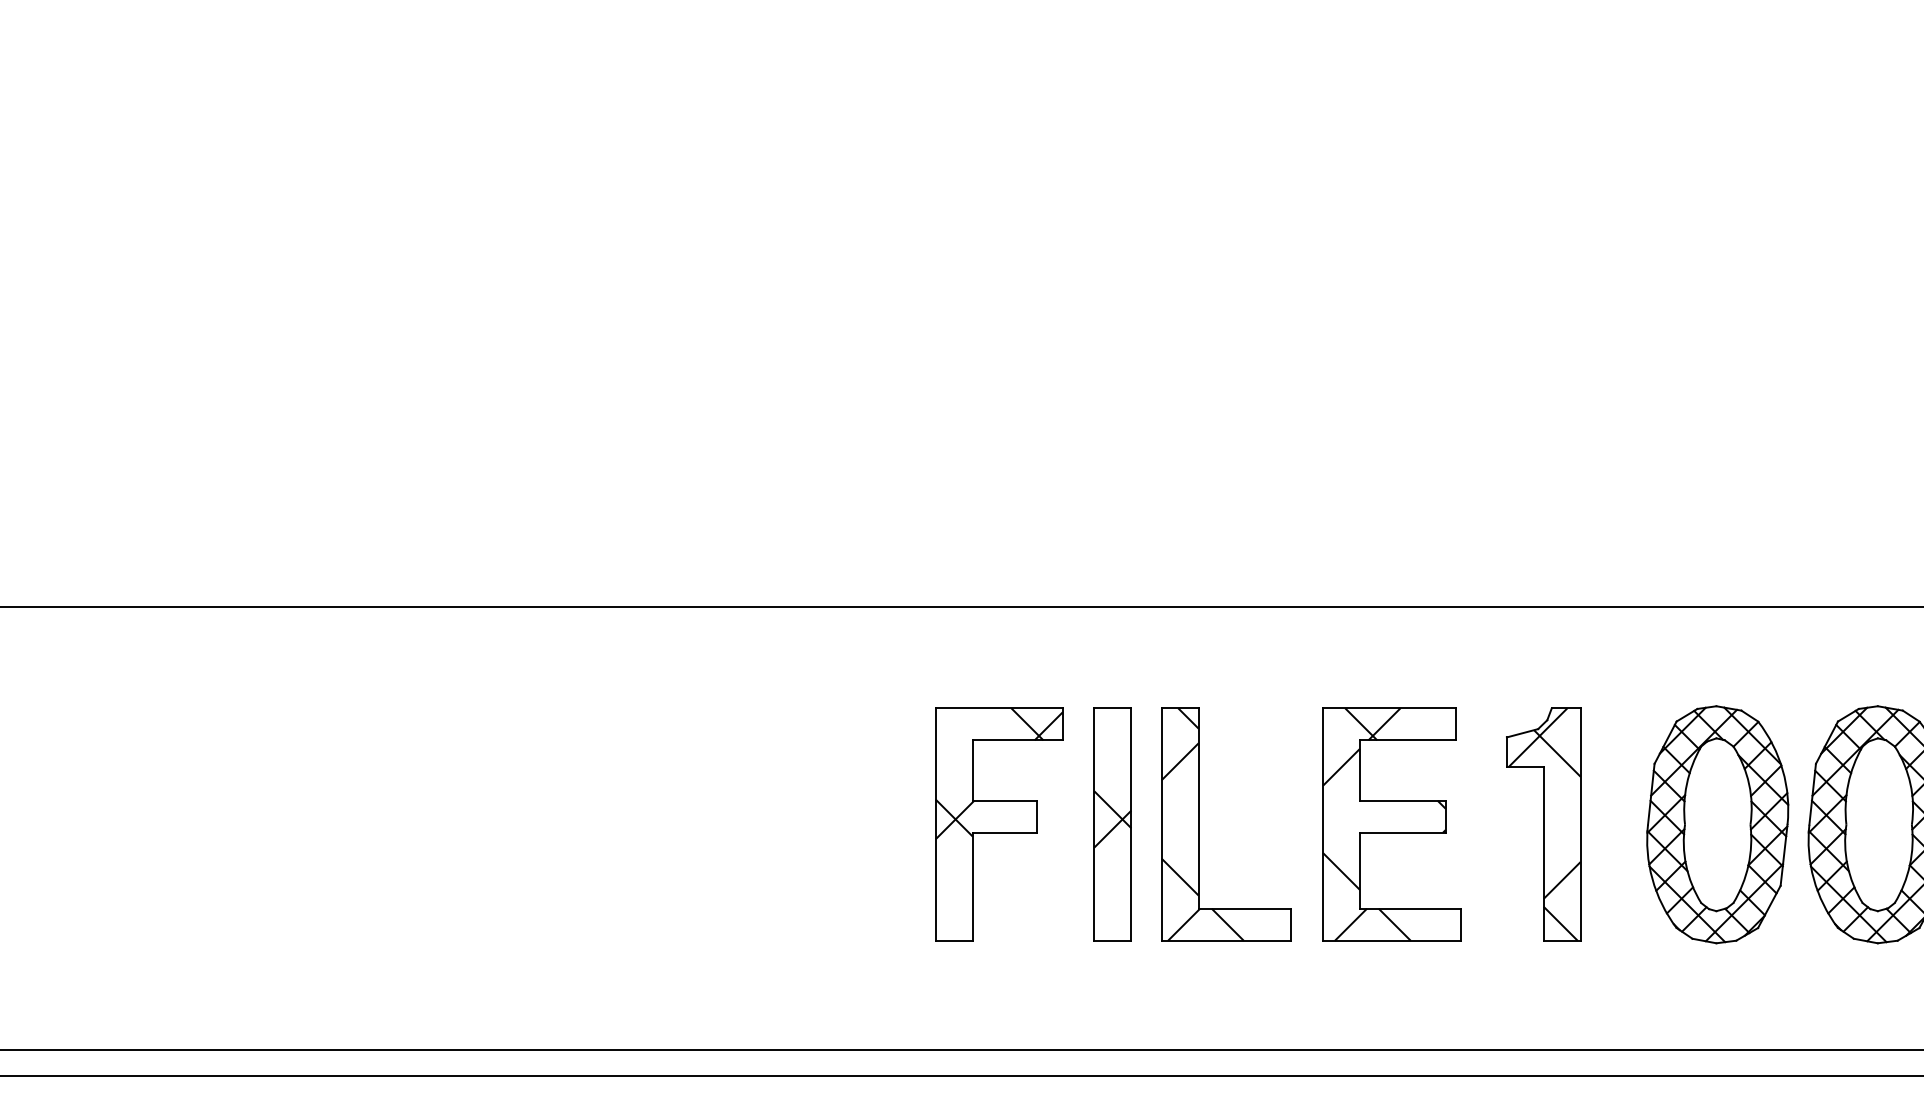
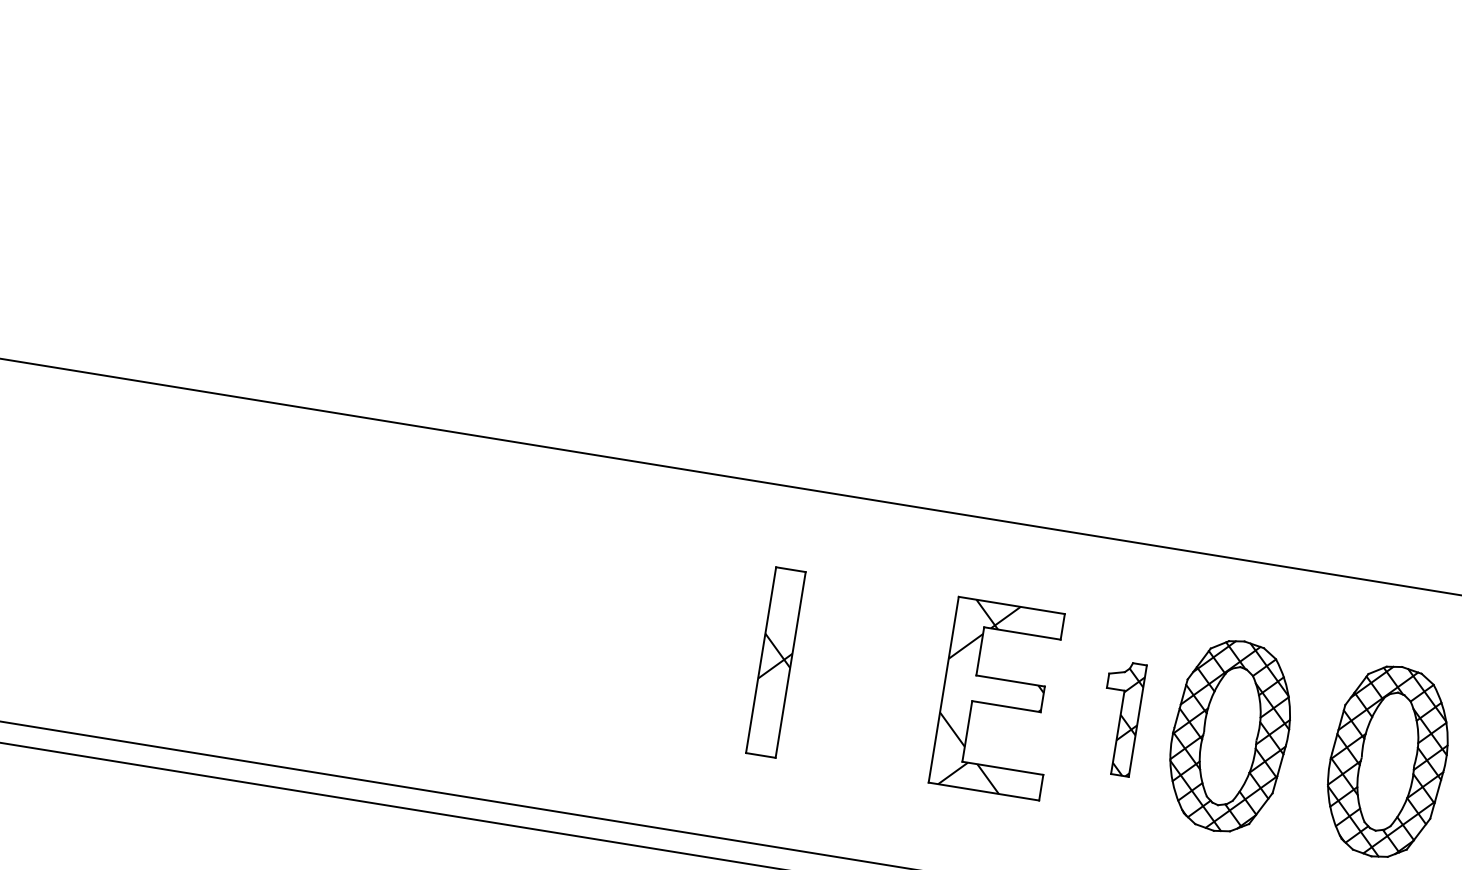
part: (999, 824) -> (685, 647), removed
part: (1199, 824) -> (845, 673), removed
part: (1543, 824) -> (1119, 718), size x0.6
part: (1717, 824) -> (1230, 736), moved

